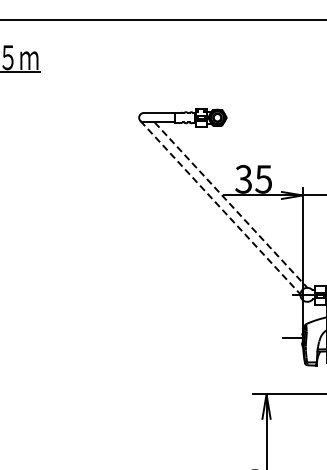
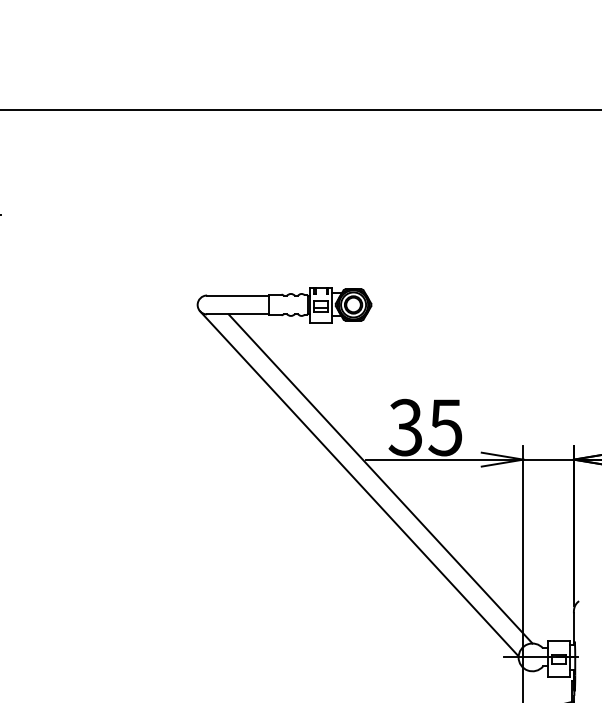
line: (231, 205) -> (381, 479), dashed -> solid
line: (220, 207) -> (359, 483), dashed -> solid

